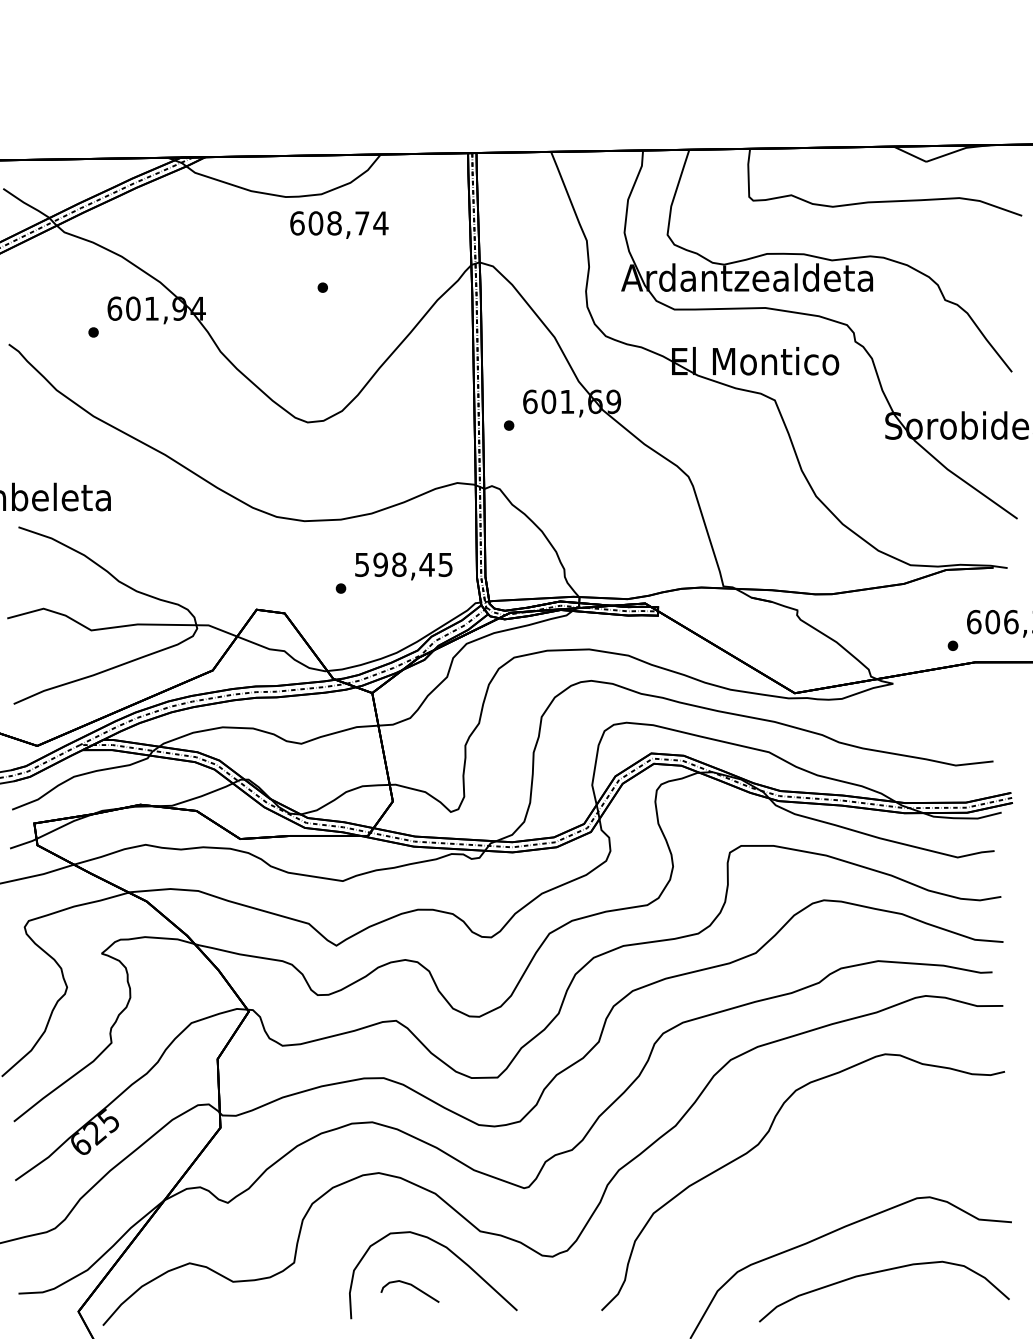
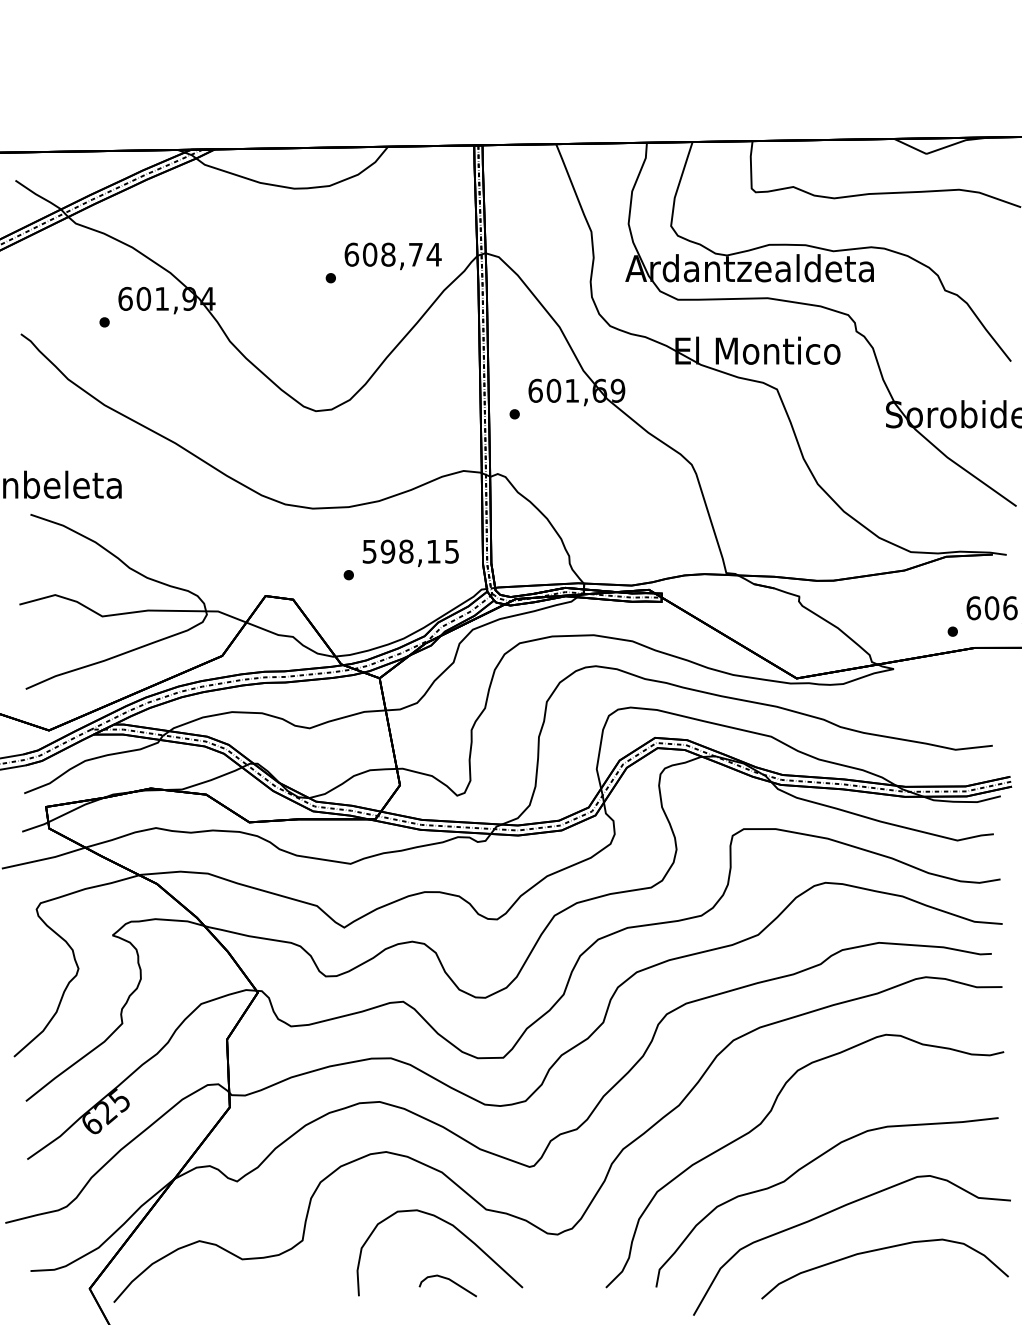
text: (338, 225) -> (392, 256), moved
text: (426, 564) -> (433, 551), 598,45 -> 598,15
curve: (804, 1187) -> (806, 1166), added
curve: (412, 1287) -> (450, 1281), moved

